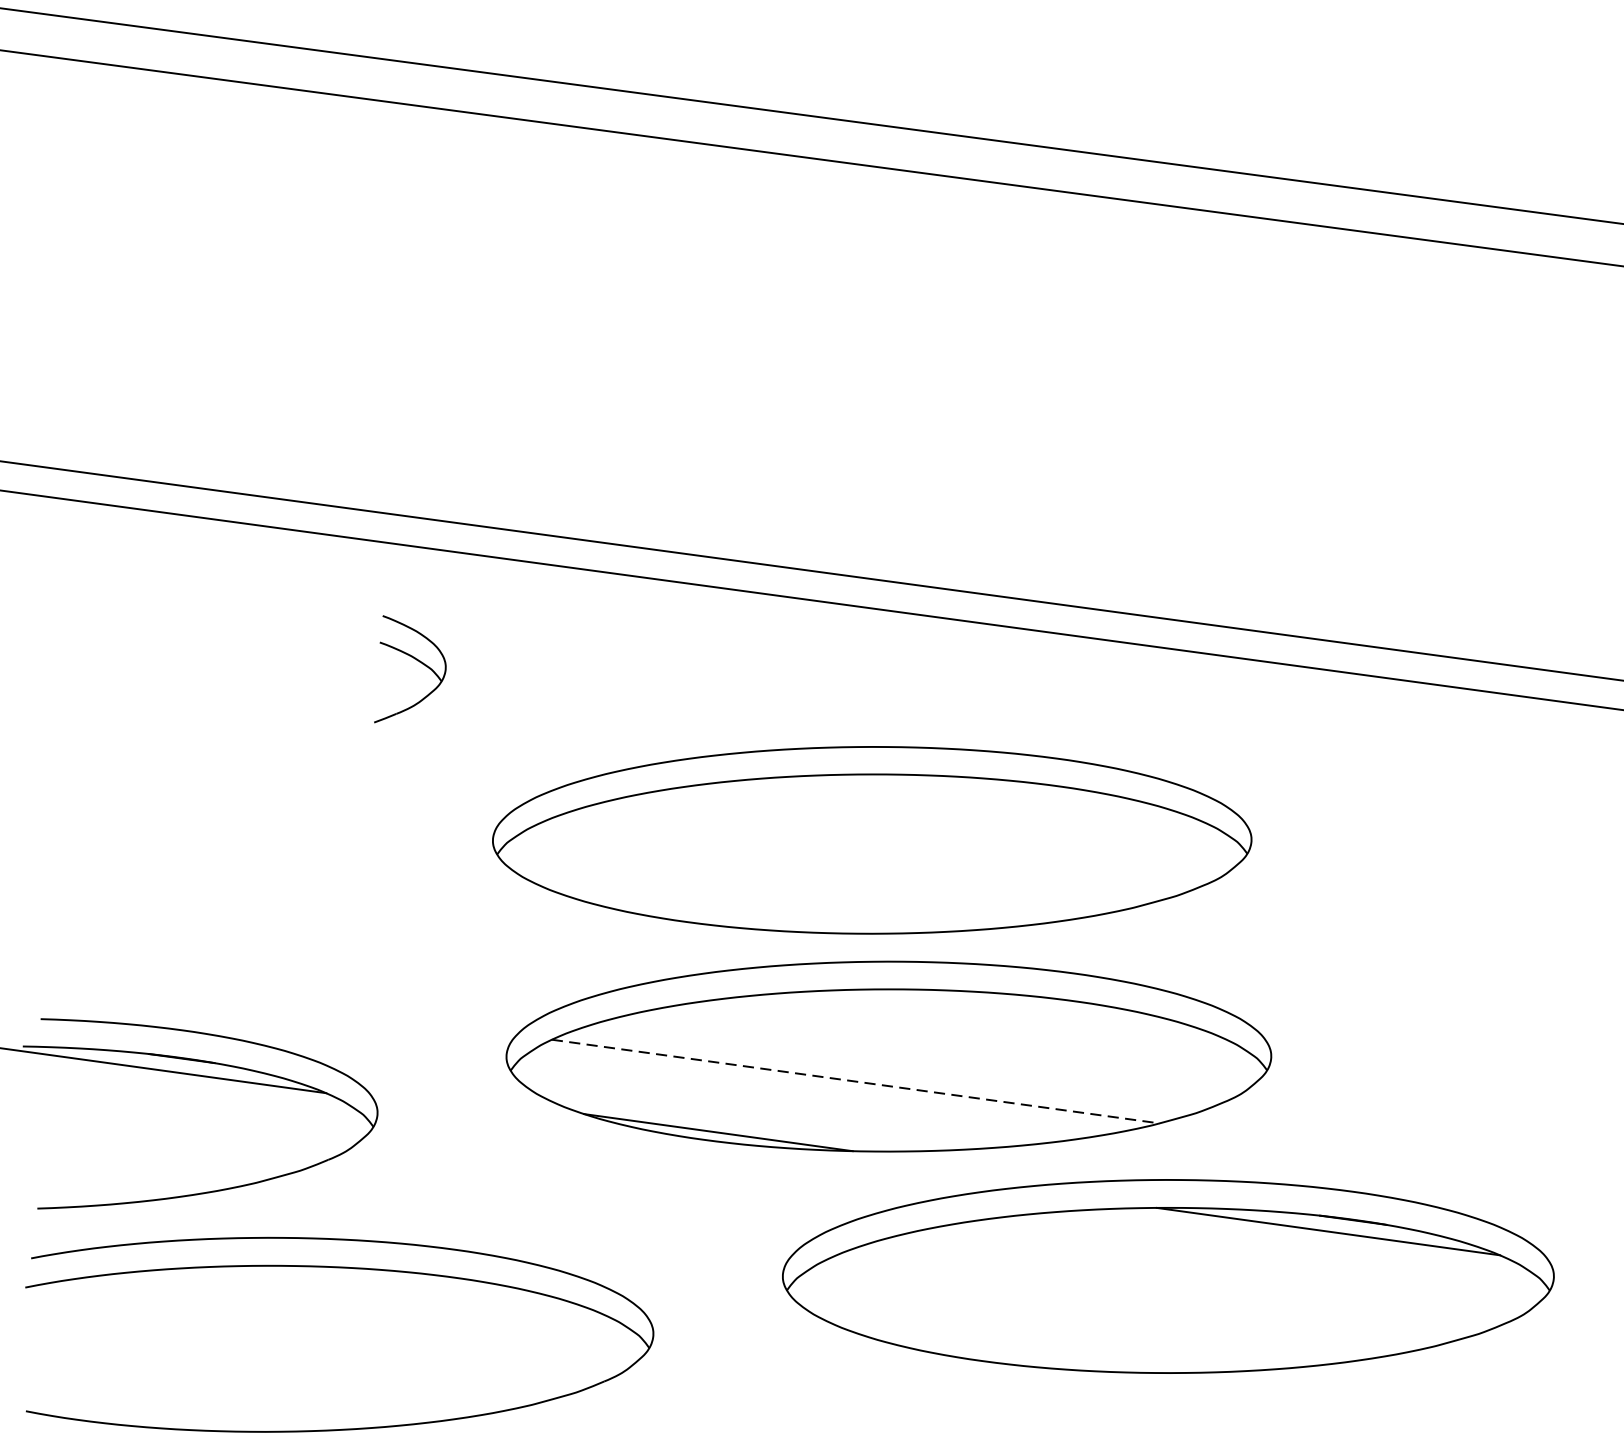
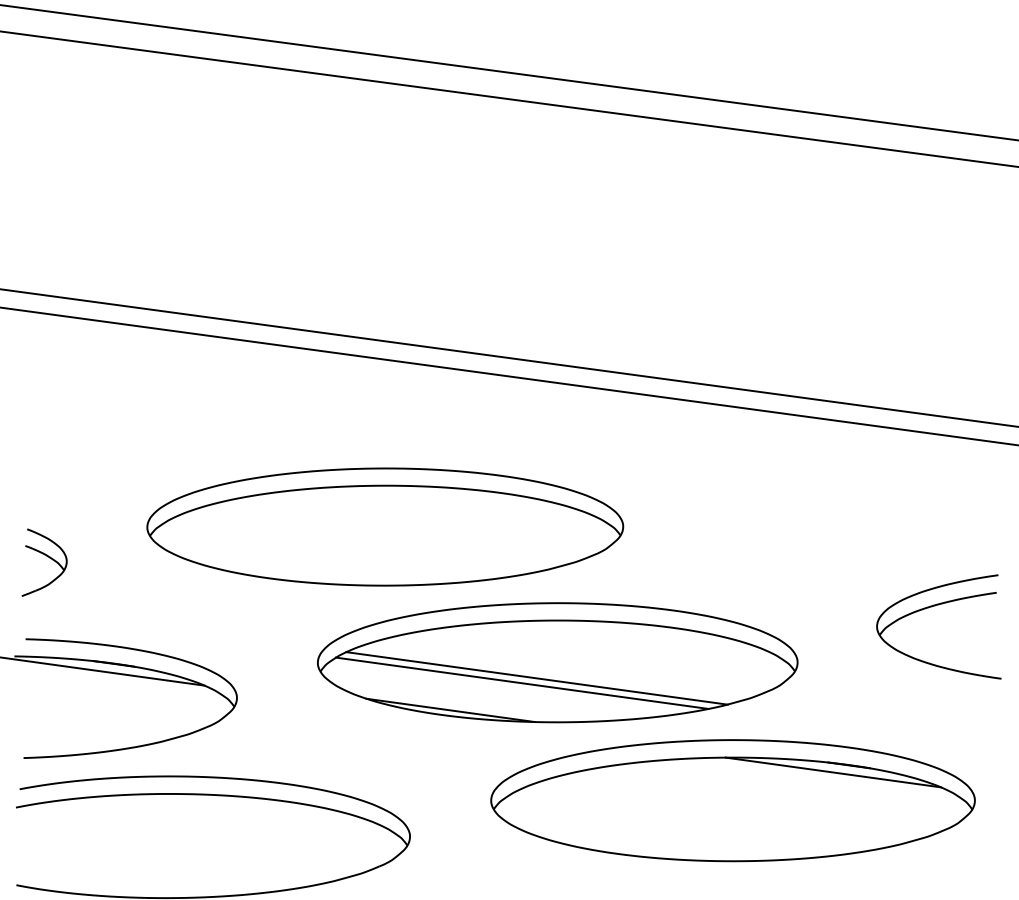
part: (413, 659) -> (46, 556), moved
part: (872, 839) -> (385, 526), moved
part: (1491, 966) -> (935, 606), added
line: (856, 1081) -> (537, 678), dashed -> solid
line: (831, 1088) -> (521, 682), added

